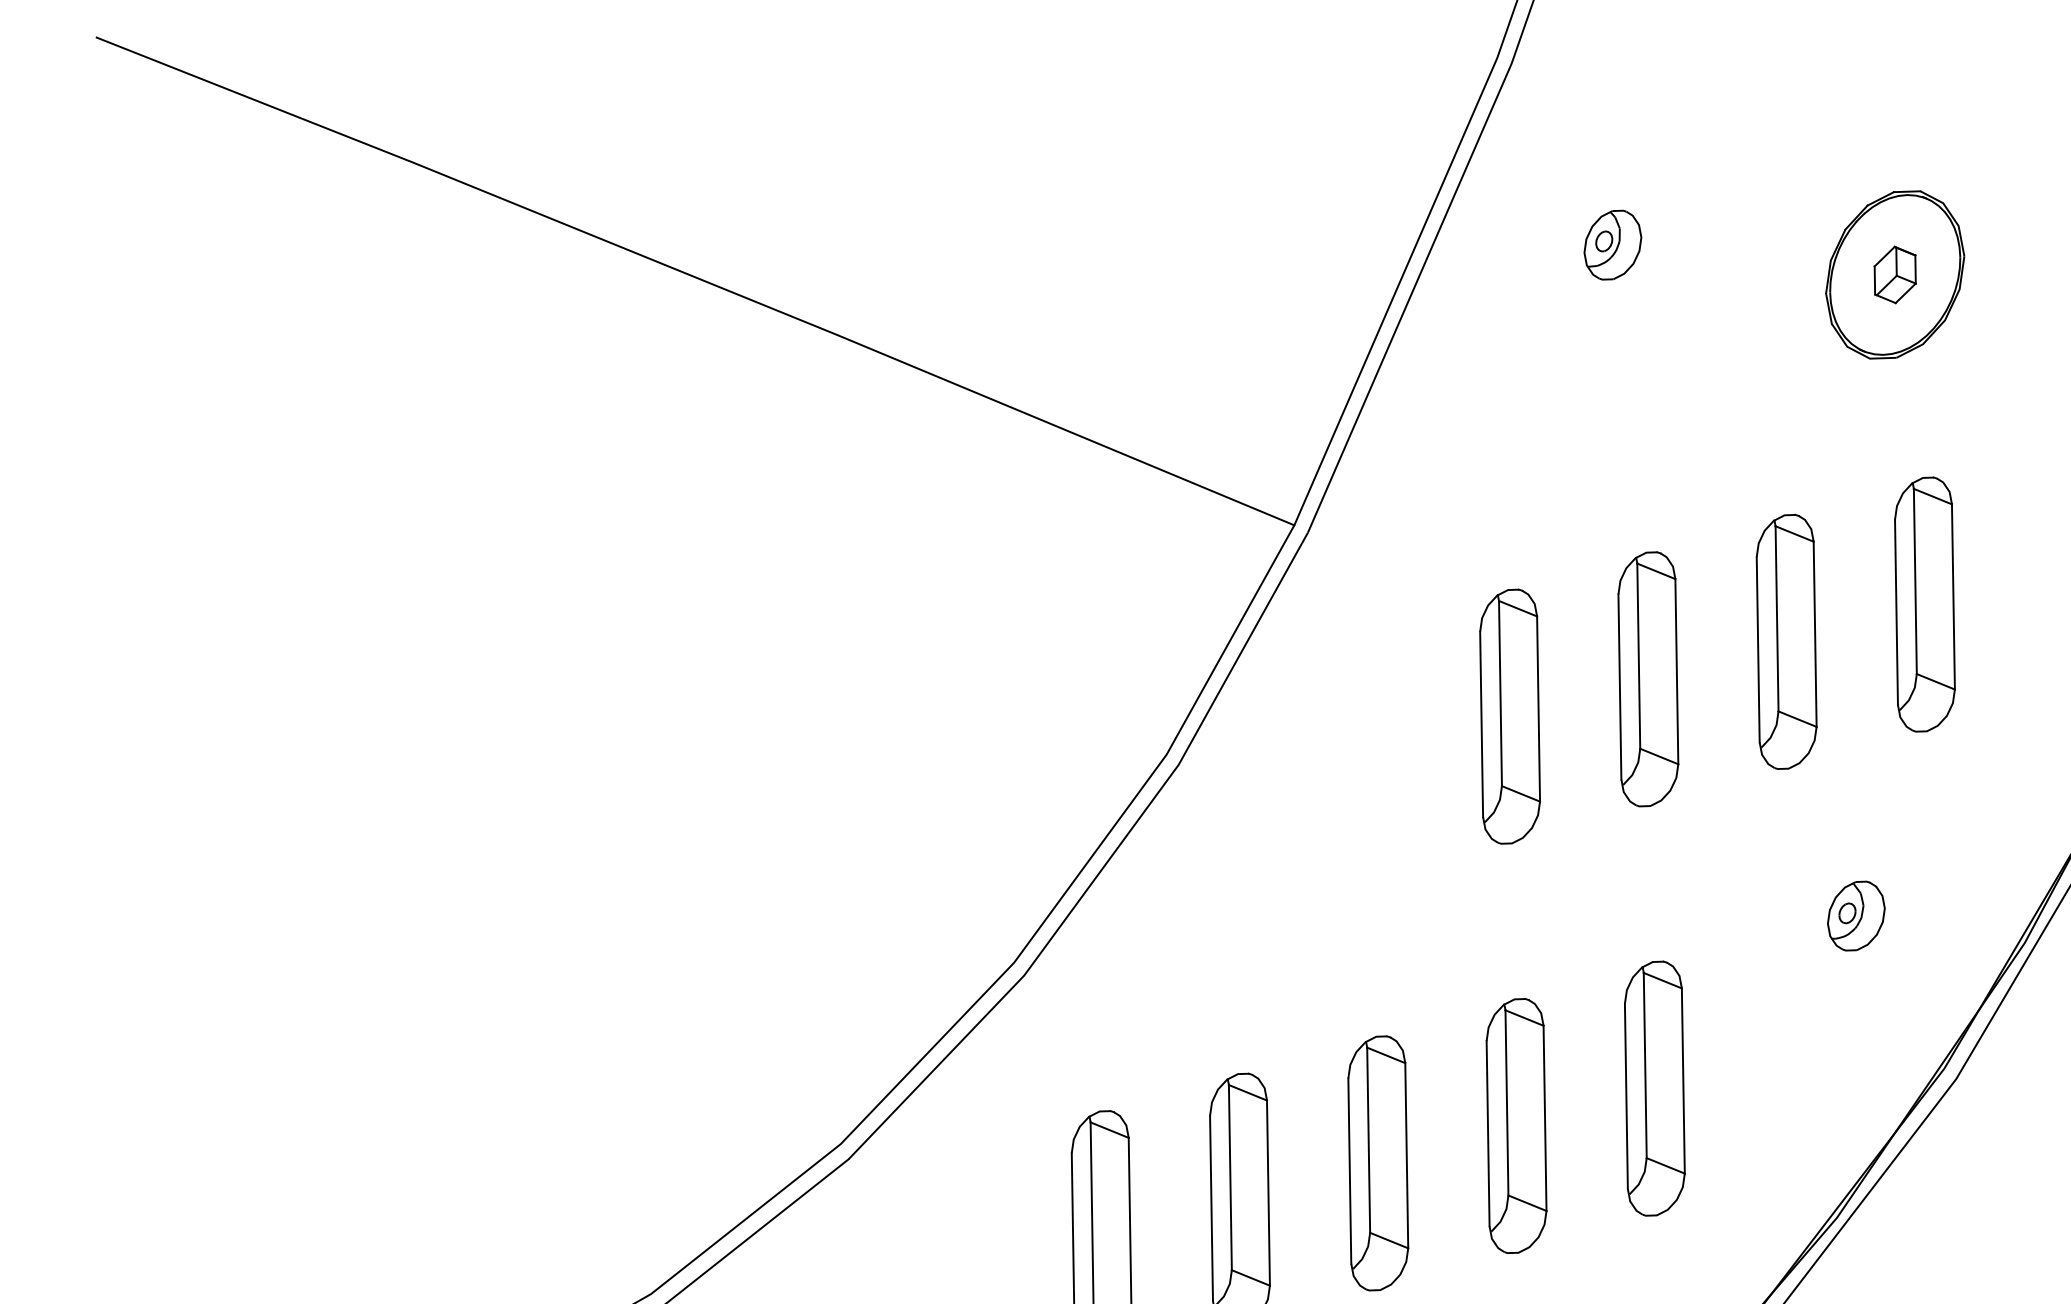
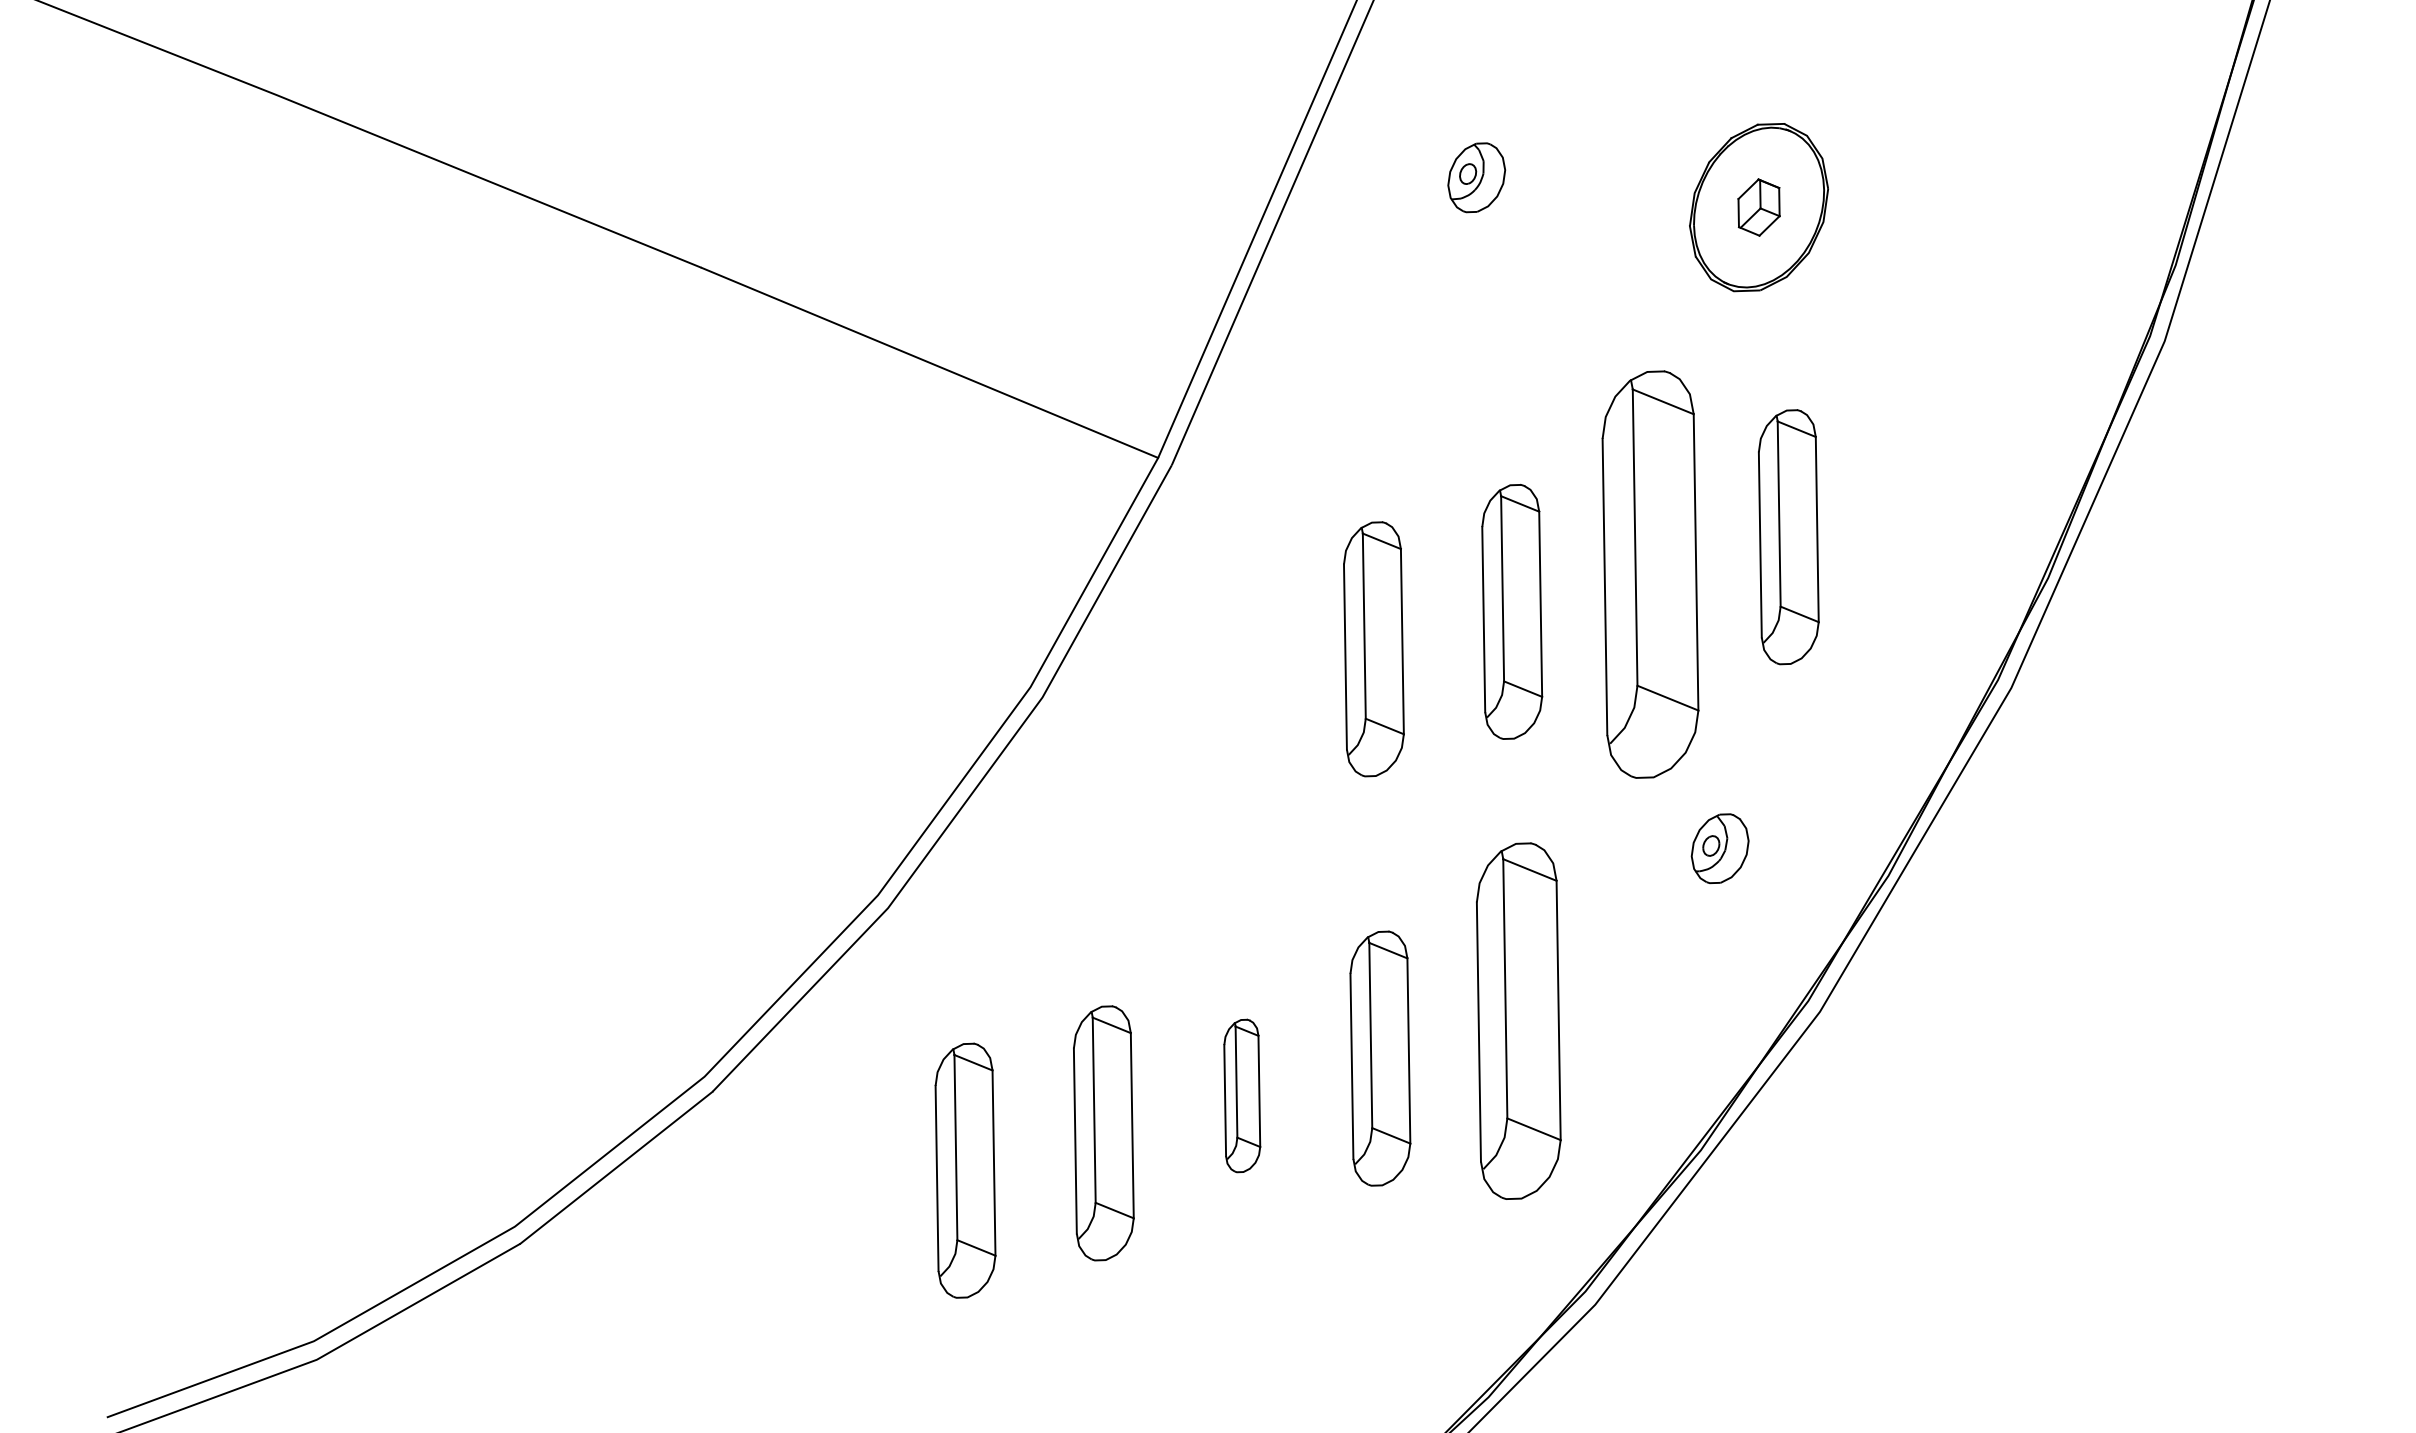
part: (1786, 641) -> (1650, 574), size x1.6
part: (1654, 1088) -> (1518, 1021), size x1.4
part: (1378, 1162) -> (1242, 1095), size x0.6

